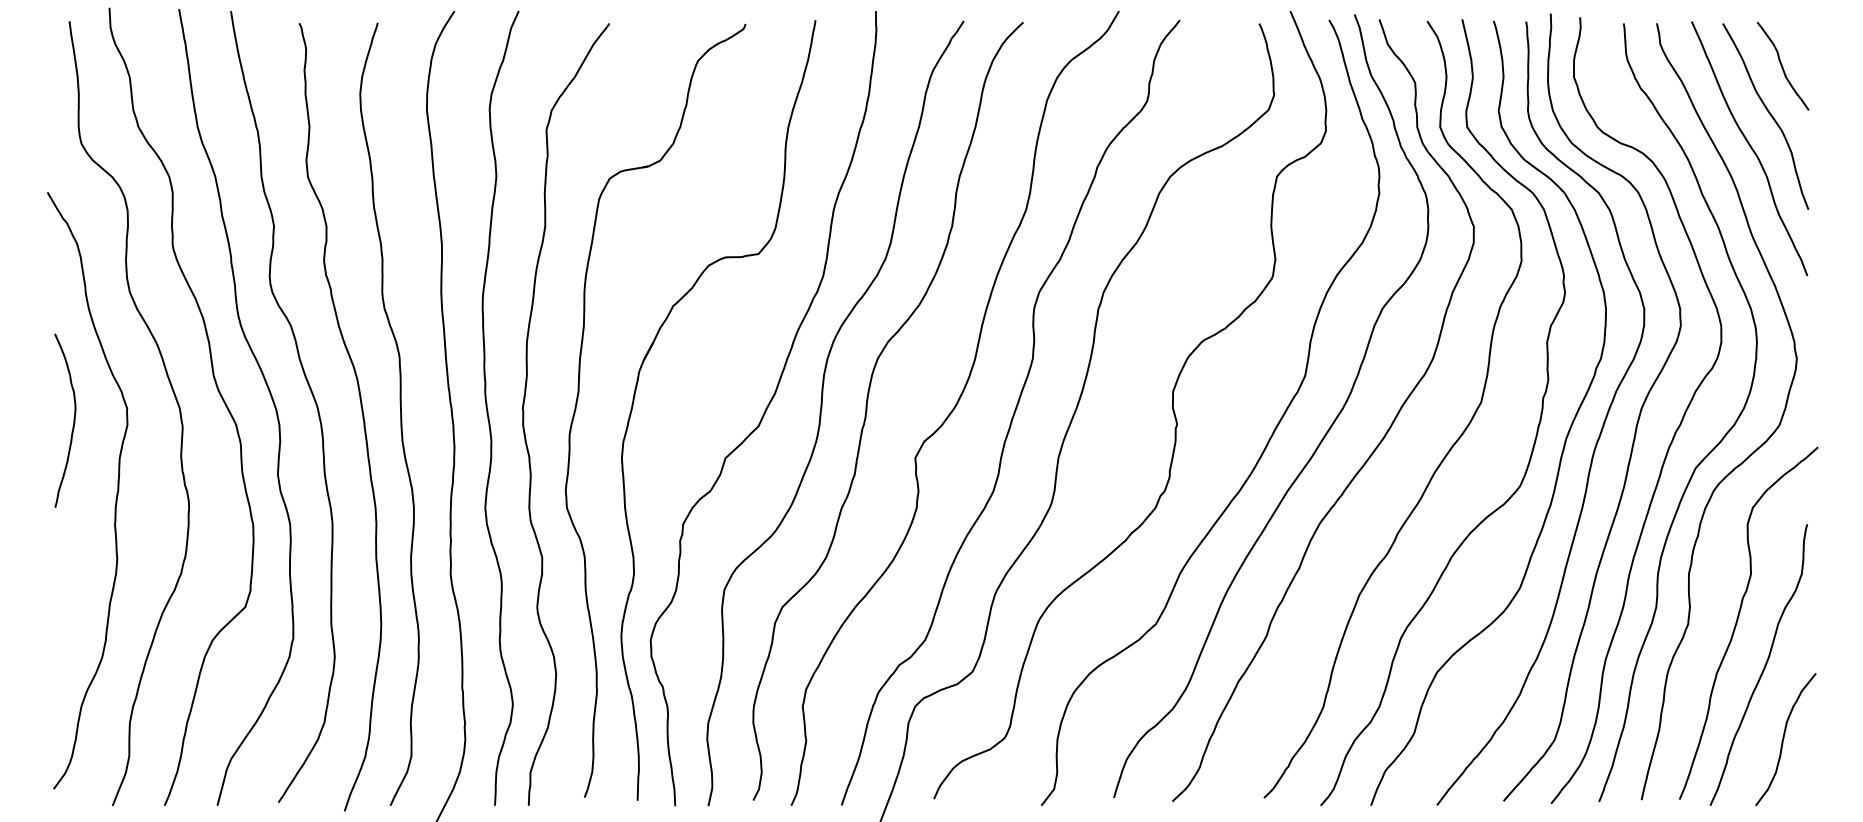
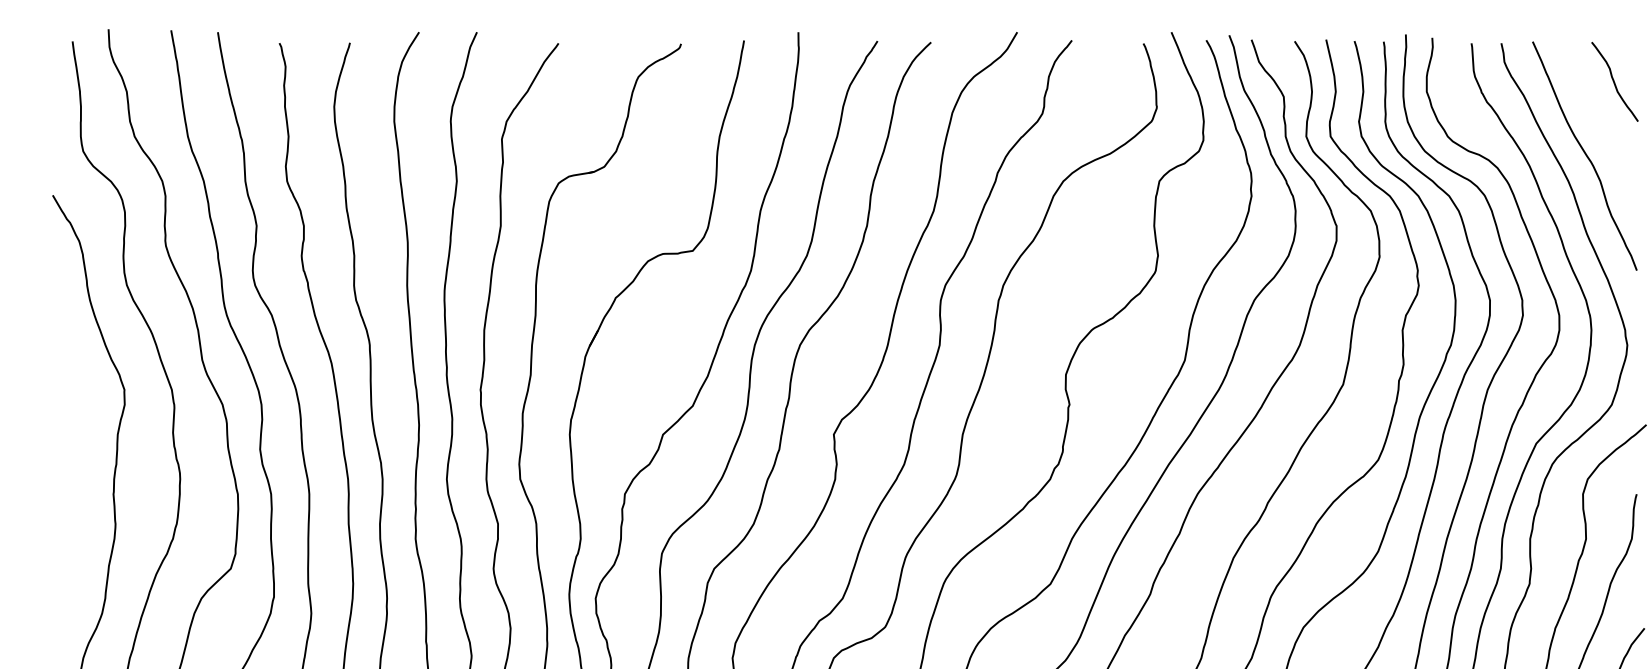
curve: (1768, 113) -> (1601, 124), removed
curve: (73, 420) -> (76, 400), removed

